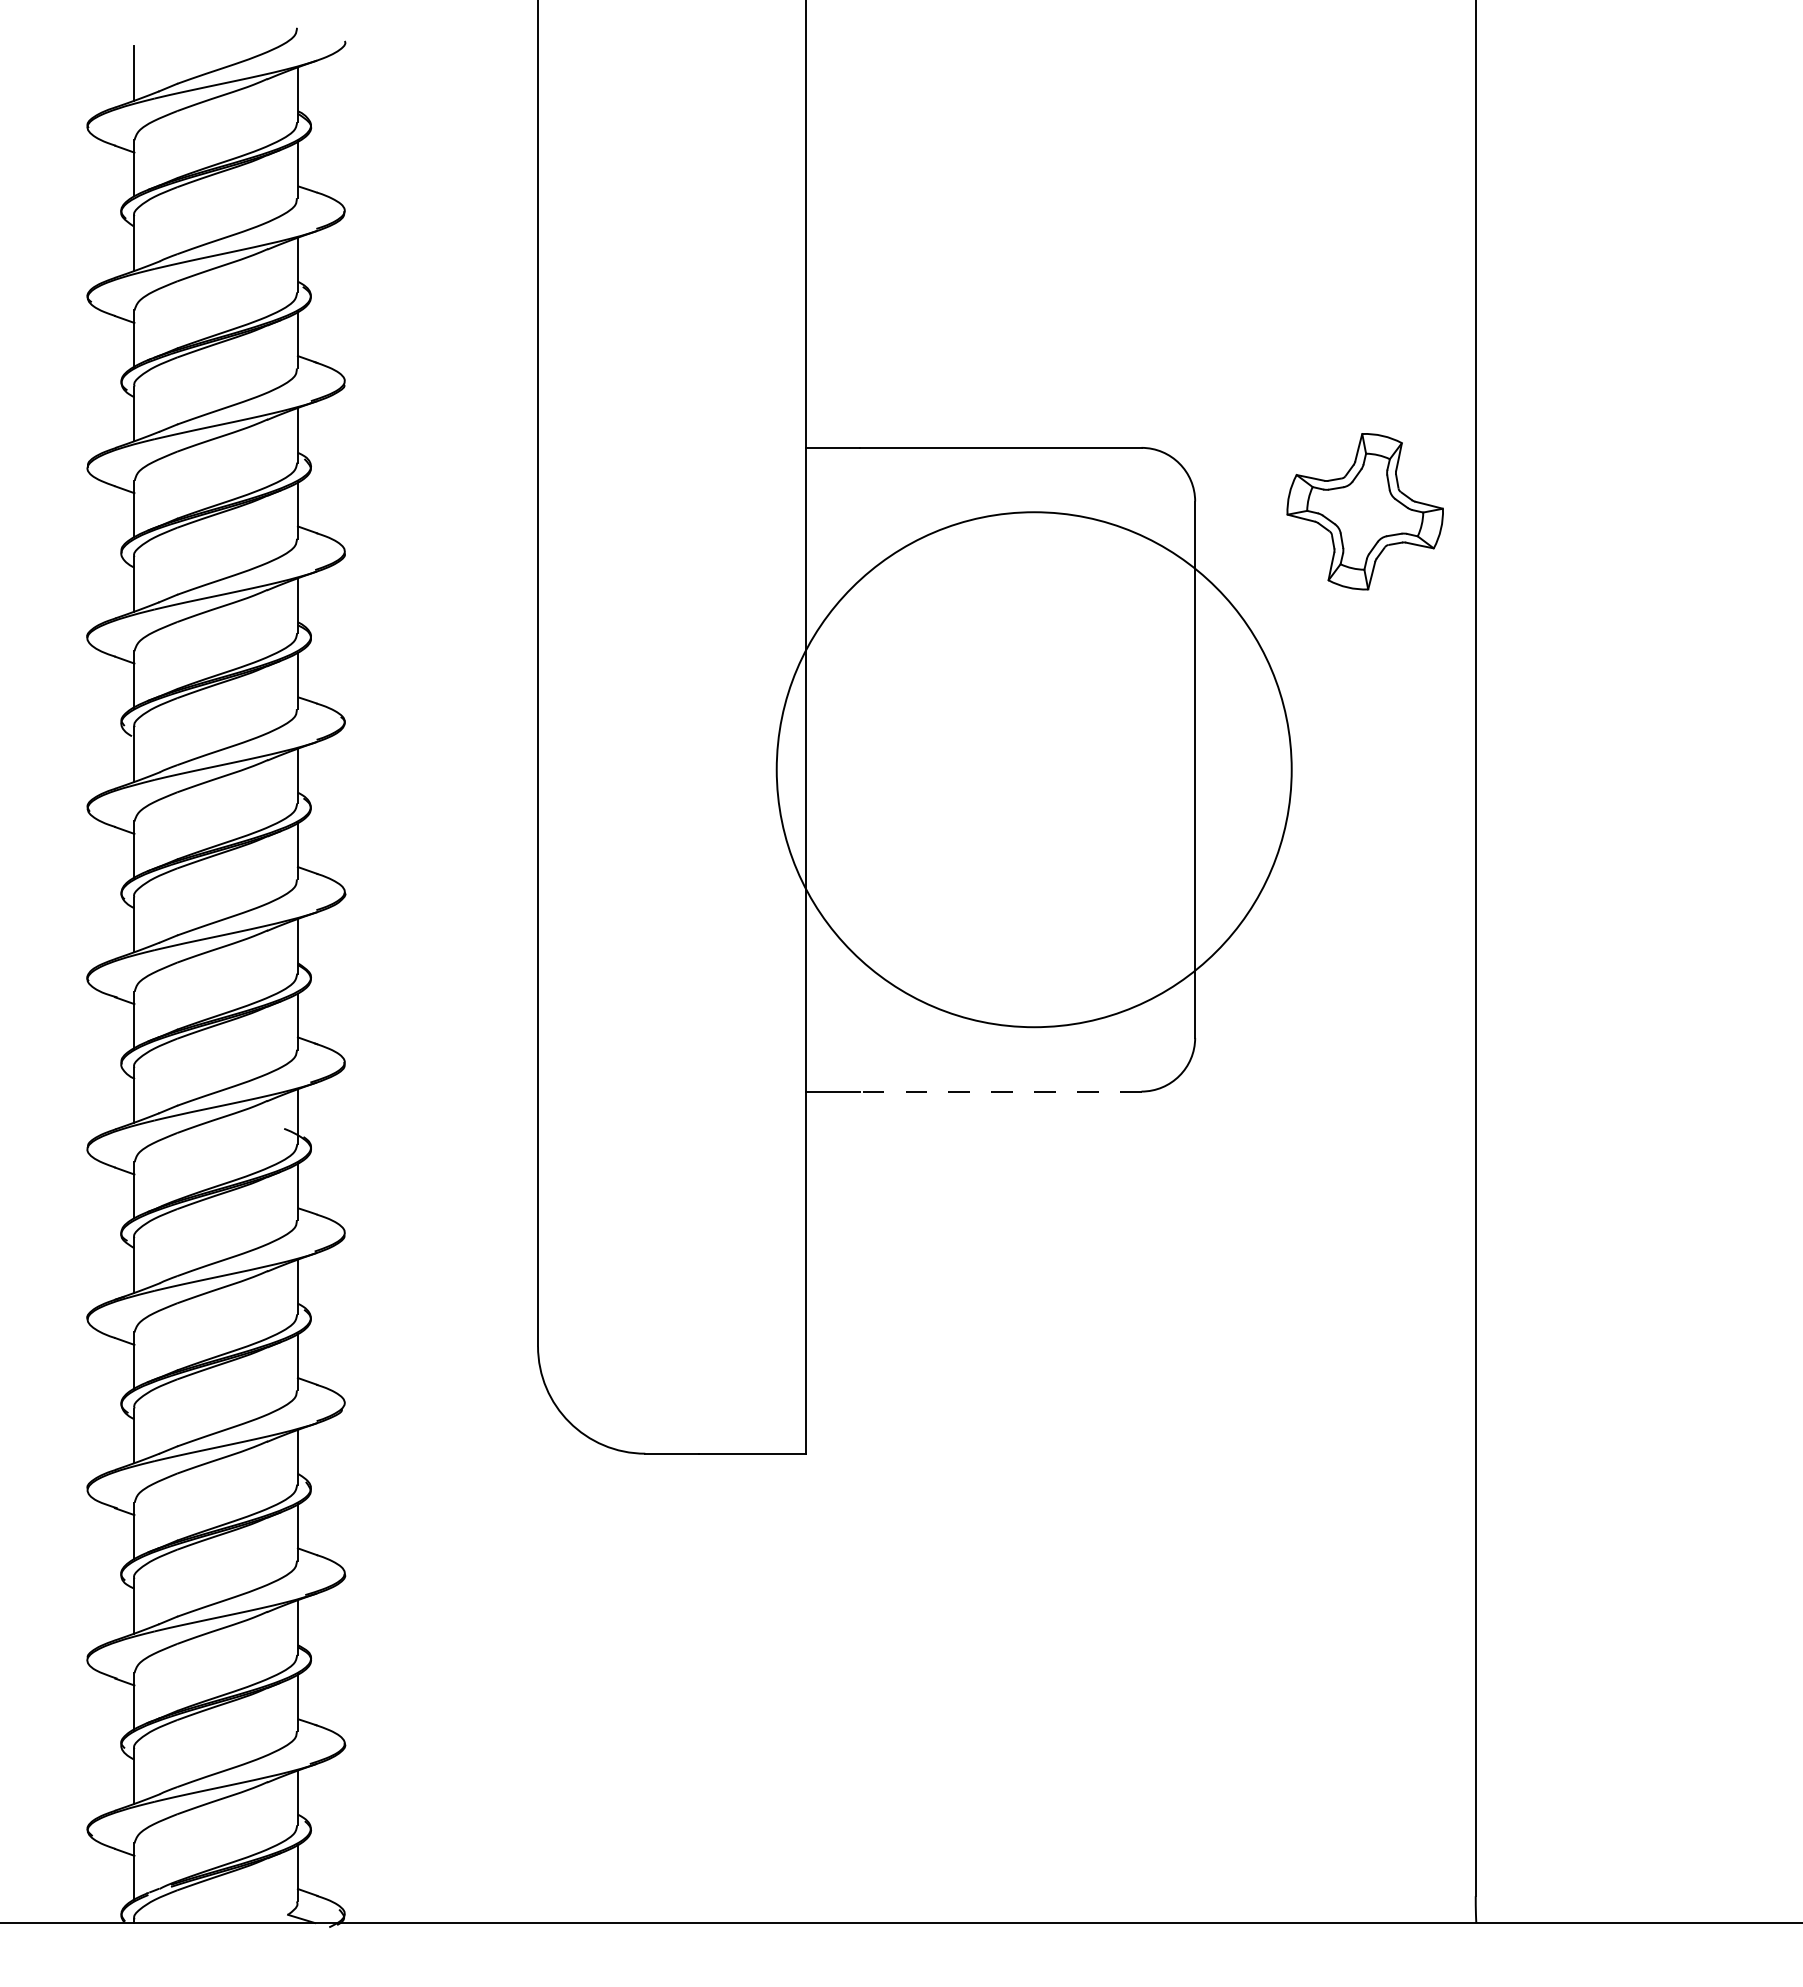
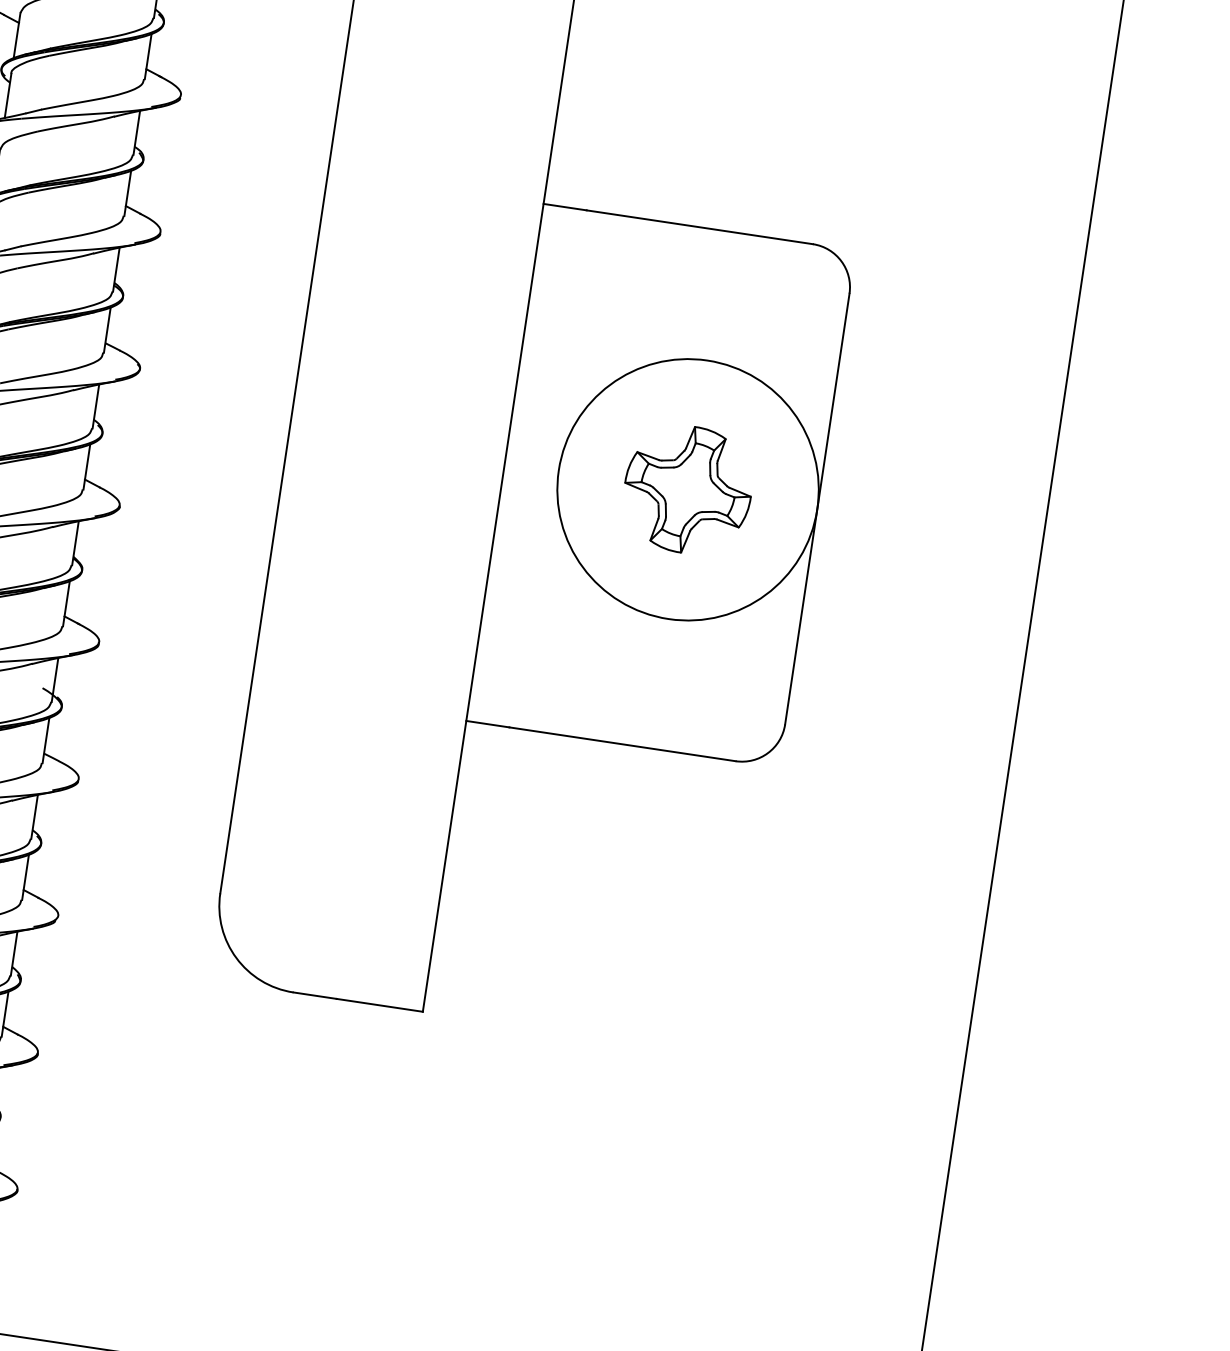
part: (1364, 511) -> (687, 489), moved
circle: (1034, 769) -> (688, 489), size x0.62
line: (1000, 1091) -> (622, 744), dashed -> solid

